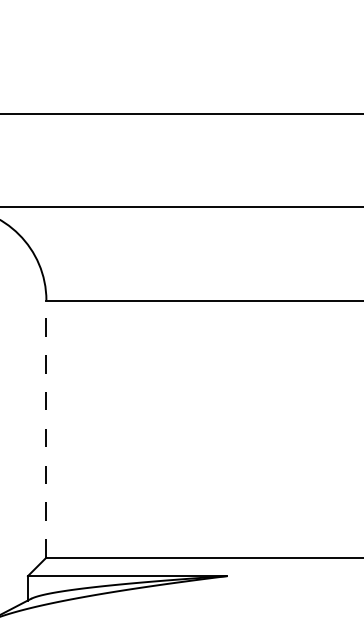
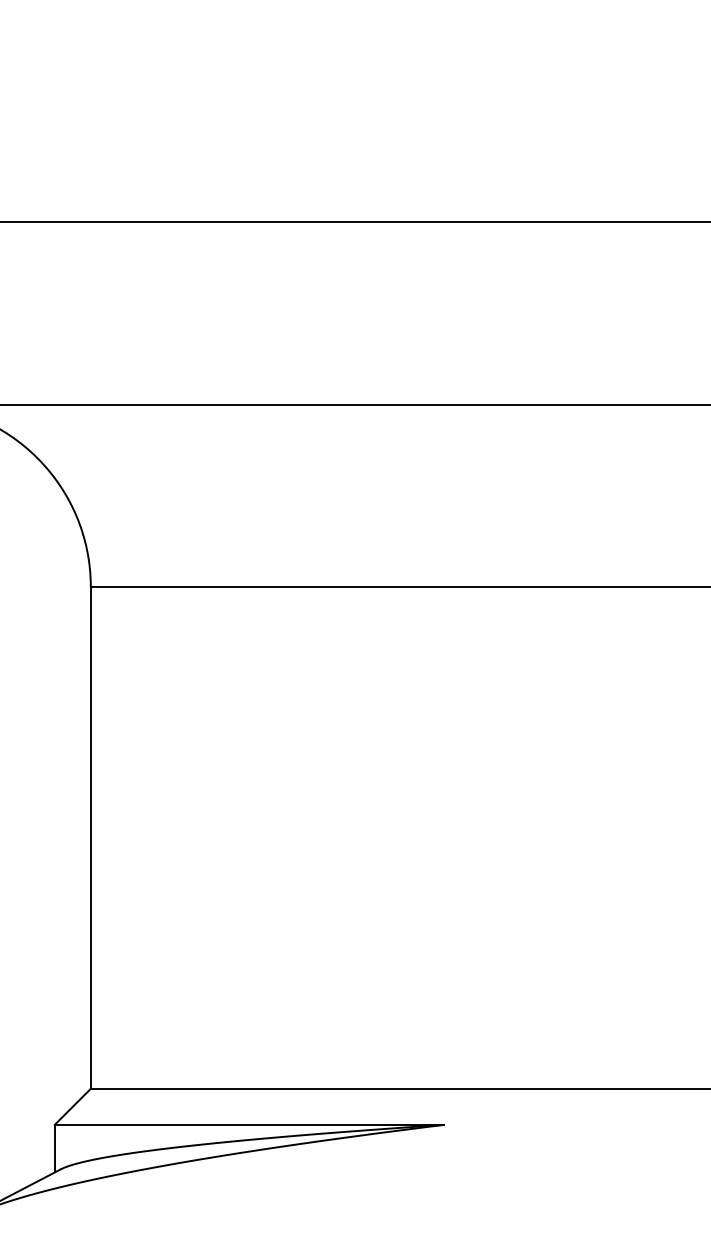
line: (46, 428) -> (90, 836), dashed -> solid

